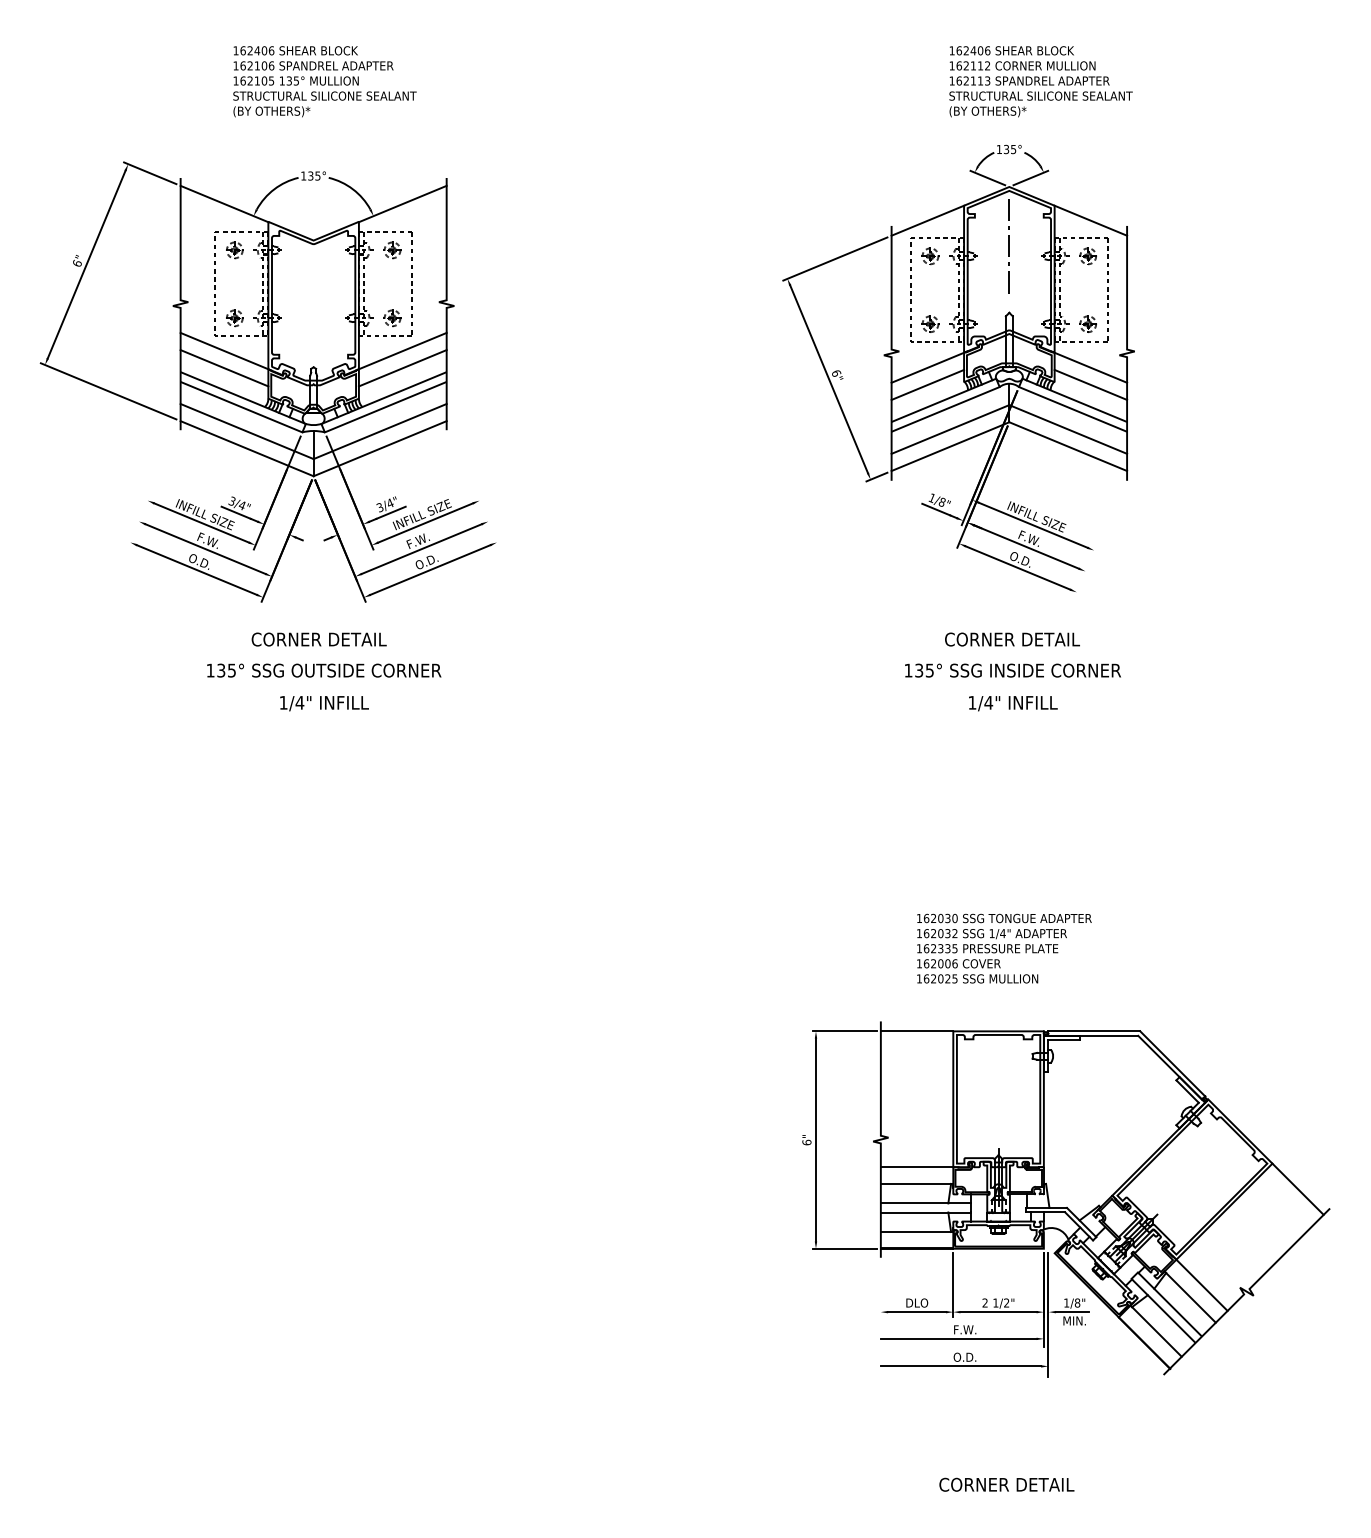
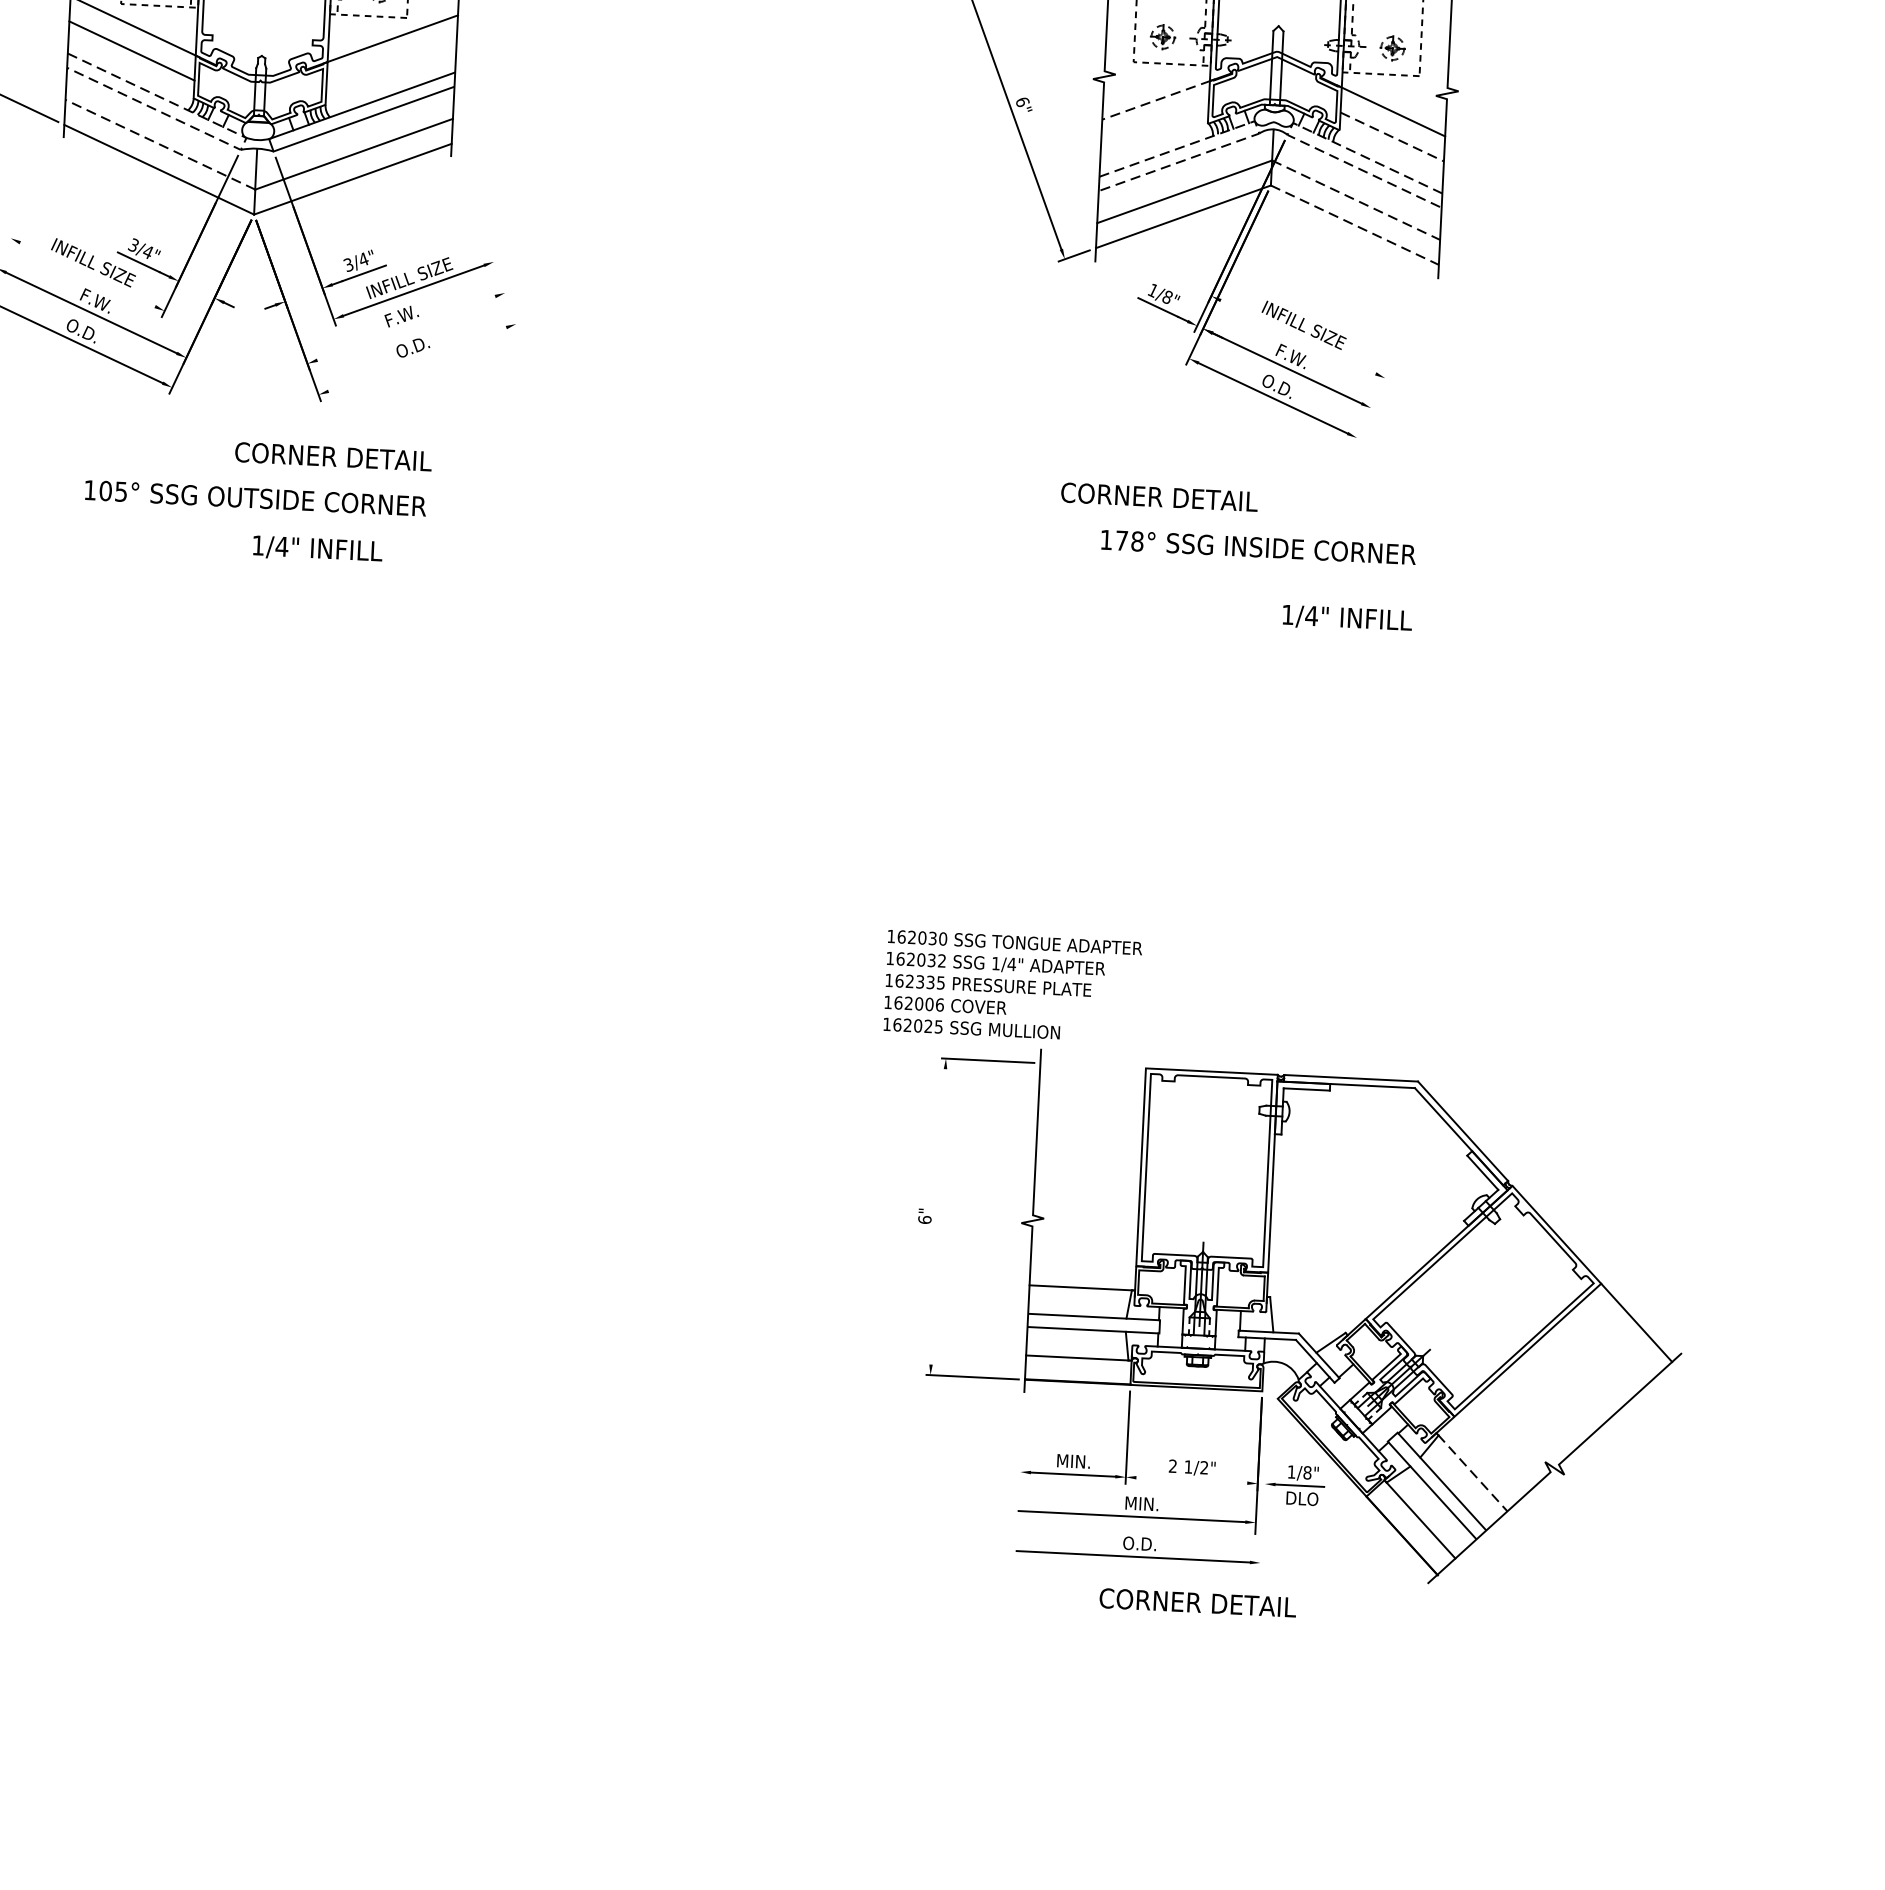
line: (927, 367) -> (1155, 99), solid -> dashed
line: (402, 368) -> (391, 64), removed
line: (927, 384) -> (1154, 124), removed
line: (998, 384) -> (1257, 129), solid -> dashed
line: (1020, 384) -> (1289, 131), solid -> dashed
line: (1091, 385) -> (1393, 137), solid -> dashed
line: (304, 426) -> (244, 141), solid -> dashed
line: (1068, 429) -> (1356, 200), solid -> dashed
line: (247, 431) -> (160, 144), solid -> dashed
line: (1068, 446) -> (1355, 225), solid -> dashed
line: (201, 522) -> (87, 273), removed
line: (1032, 524) -> (1297, 336), removed
line: (421, 548) -> (405, 327), removed
line: (430, 569) -> (417, 358), removed
text: (318, 639) -> (332, 456), moved
text: (1012, 639) -> (1159, 497), moved
text: (221, 670) -> (106, 490), 135° -> 105°
text: (924, 670) -> (1129, 540), 135° -> 178°
text: (324, 703) -> (317, 549), moved
text: (1013, 703) -> (1347, 618), moved
text: (1004, 948) -> (1013, 986), moved
line: (916, 1031) -> (1092, 1065), removed
line: (815, 1139) -> (937, 1216), removed
line: (916, 1167) -> (1082, 1264), removed
line: (1201, 1284) -> (1489, 1454), removed
line: (1191, 1298) -> (1473, 1474), solid -> dashed
text: (916, 1302) -> (1073, 1460), DLO -> MIN.
line: (998, 1312) -> (1191, 1480), removed
line: (1048, 1315) -> (1264, 1488), removed
text: (1074, 1320) -> (1301, 1498), MIN. -> DLO
text: (965, 1329) -> (1142, 1503), F.W. -> MIN.
text: (1006, 1484) -> (1197, 1602), moved

